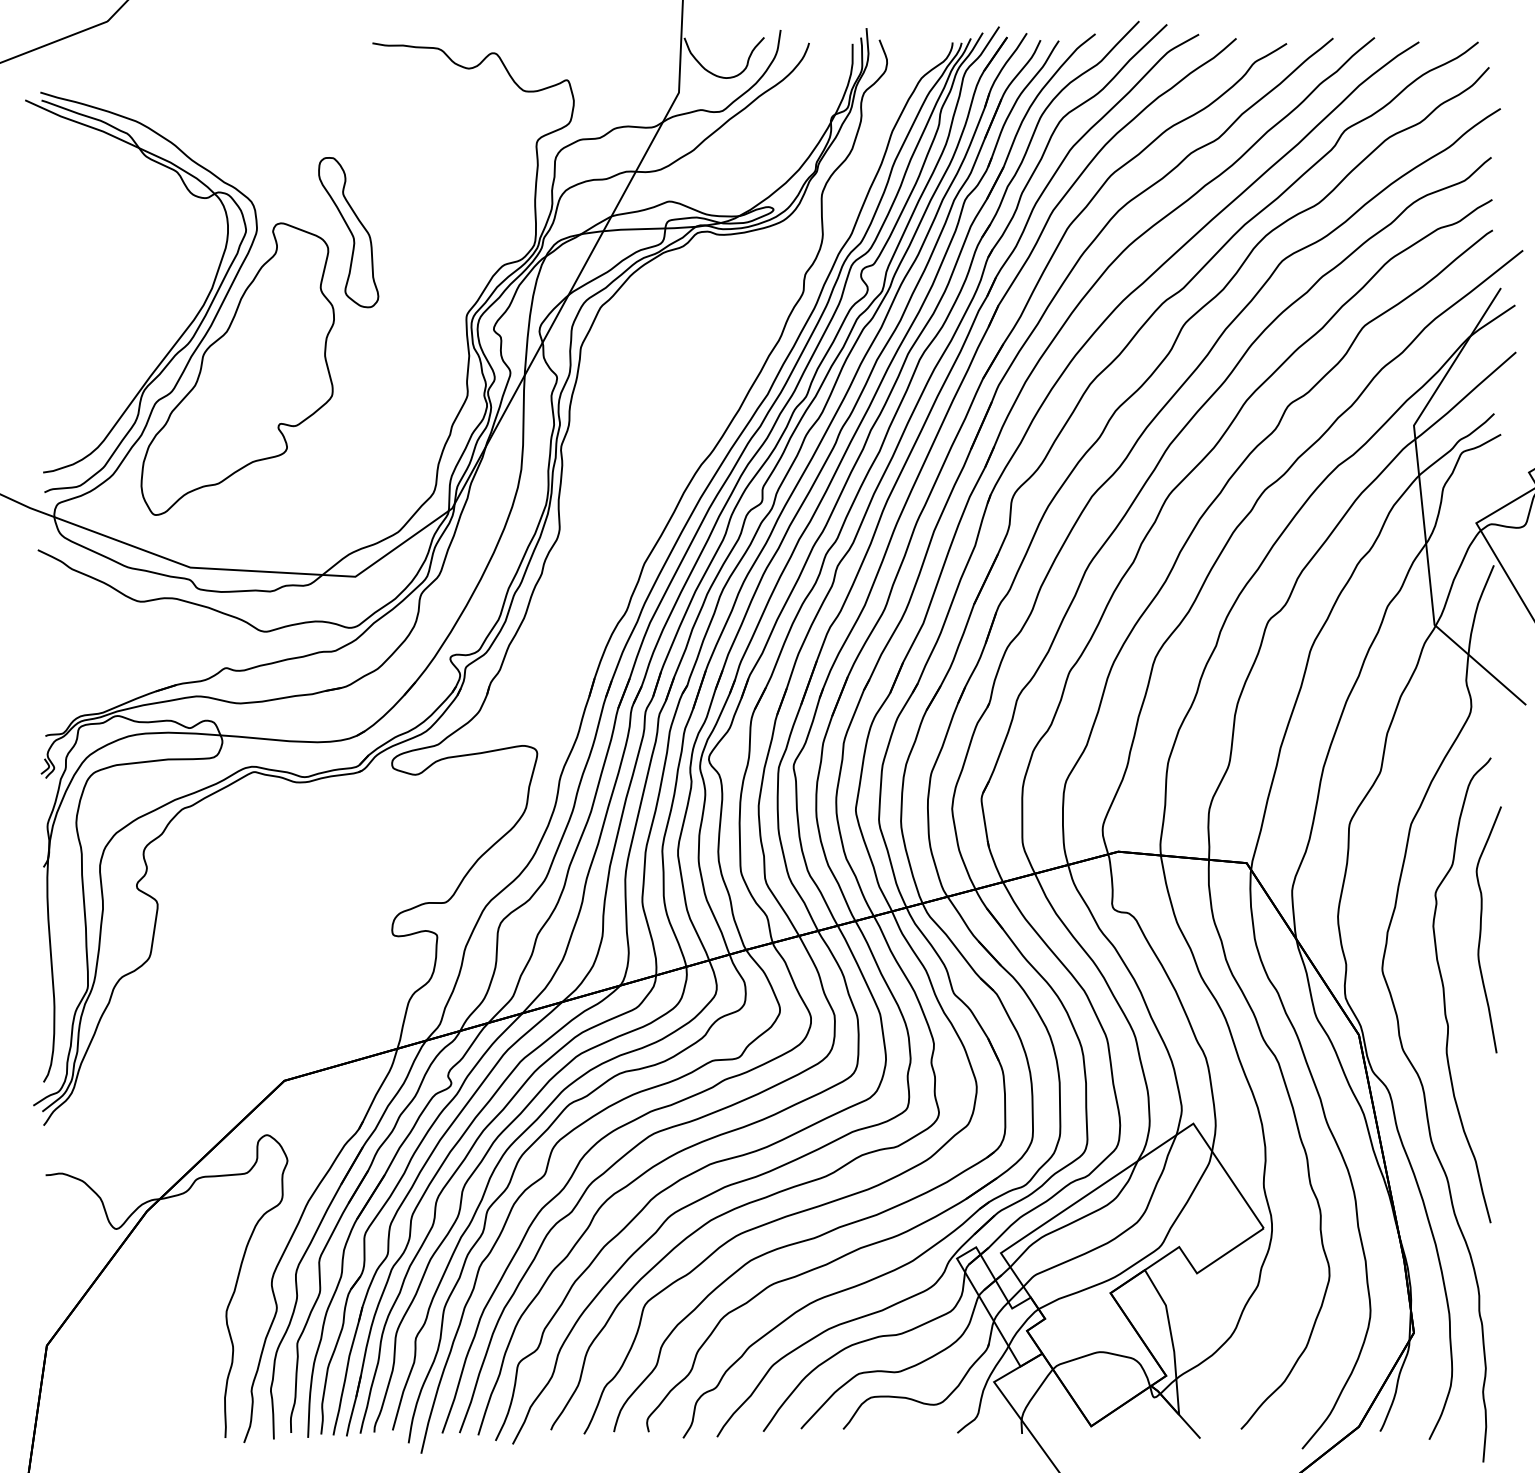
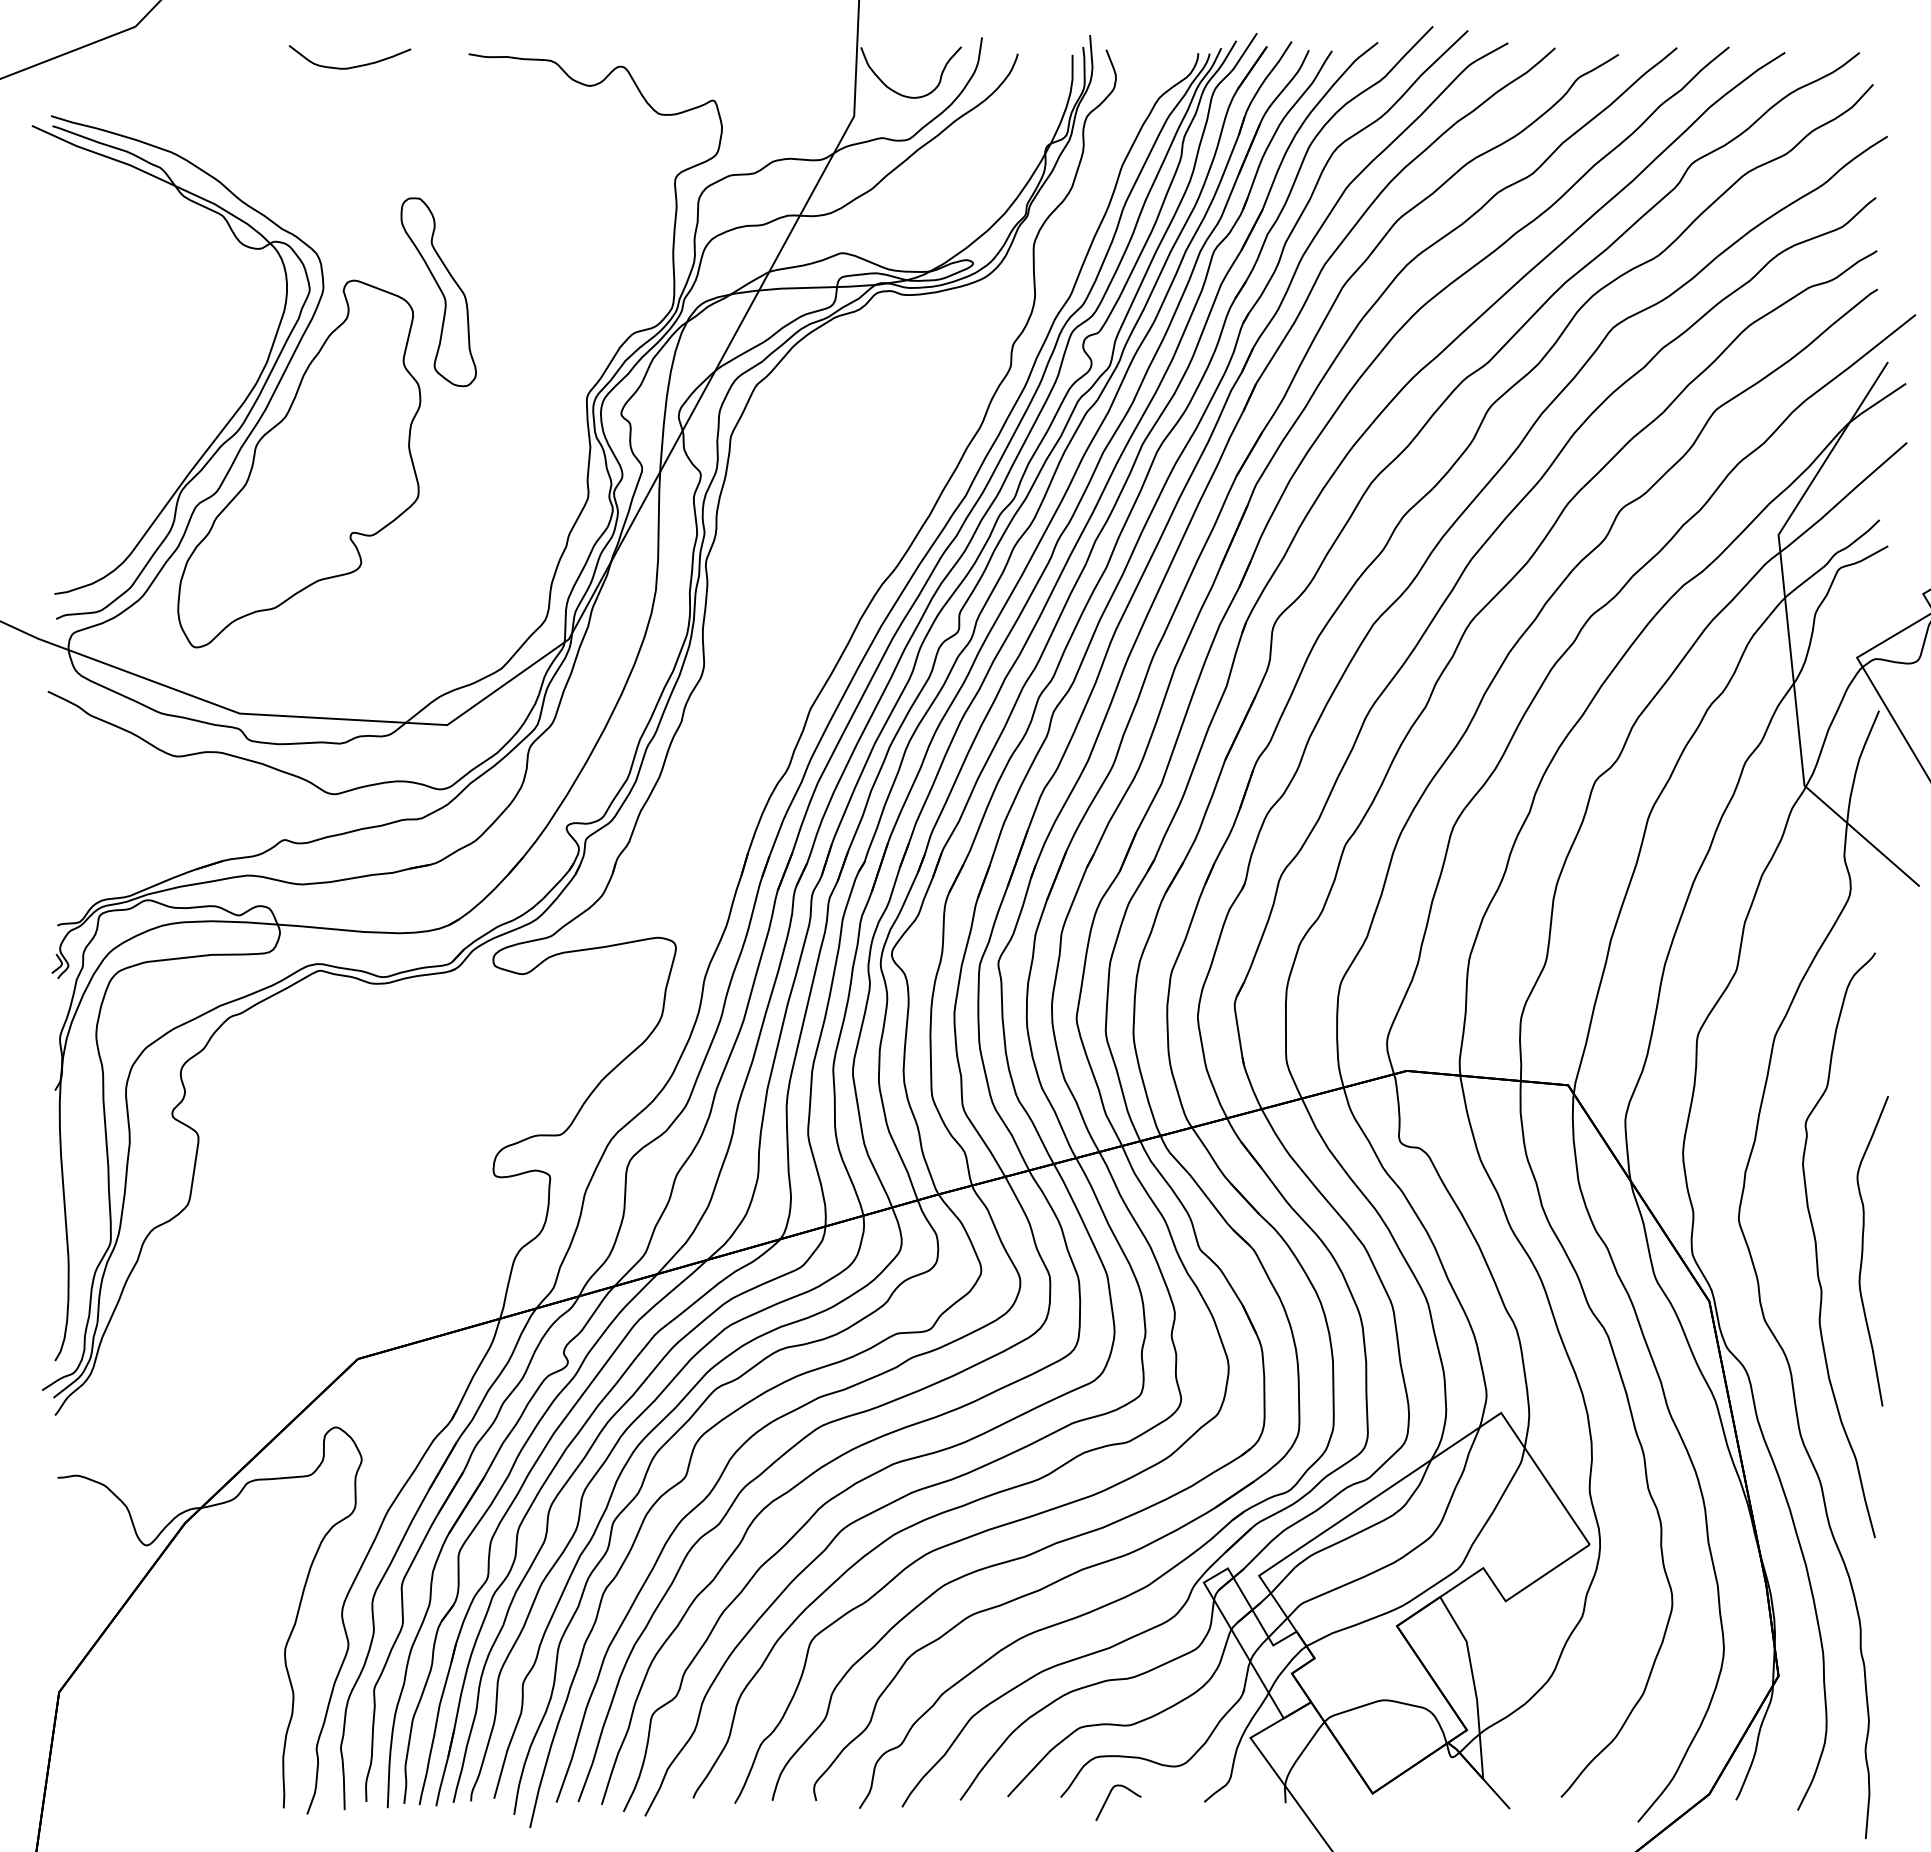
curve: (279, 53) -> (351, 66), added
curve: (1481, 930) -> (1863, 1251), moved
curve: (881, 1430) -> (1108, 1798), added

